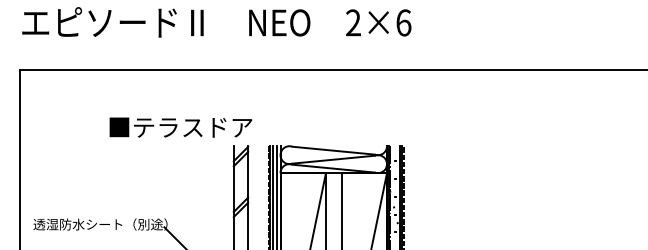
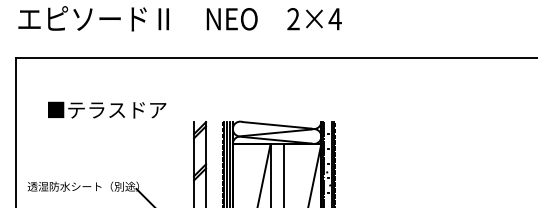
text: (402, 23) -> (334, 19), 2×6 -> 2×4
text: (181, 126) -> (107, 109), moved

